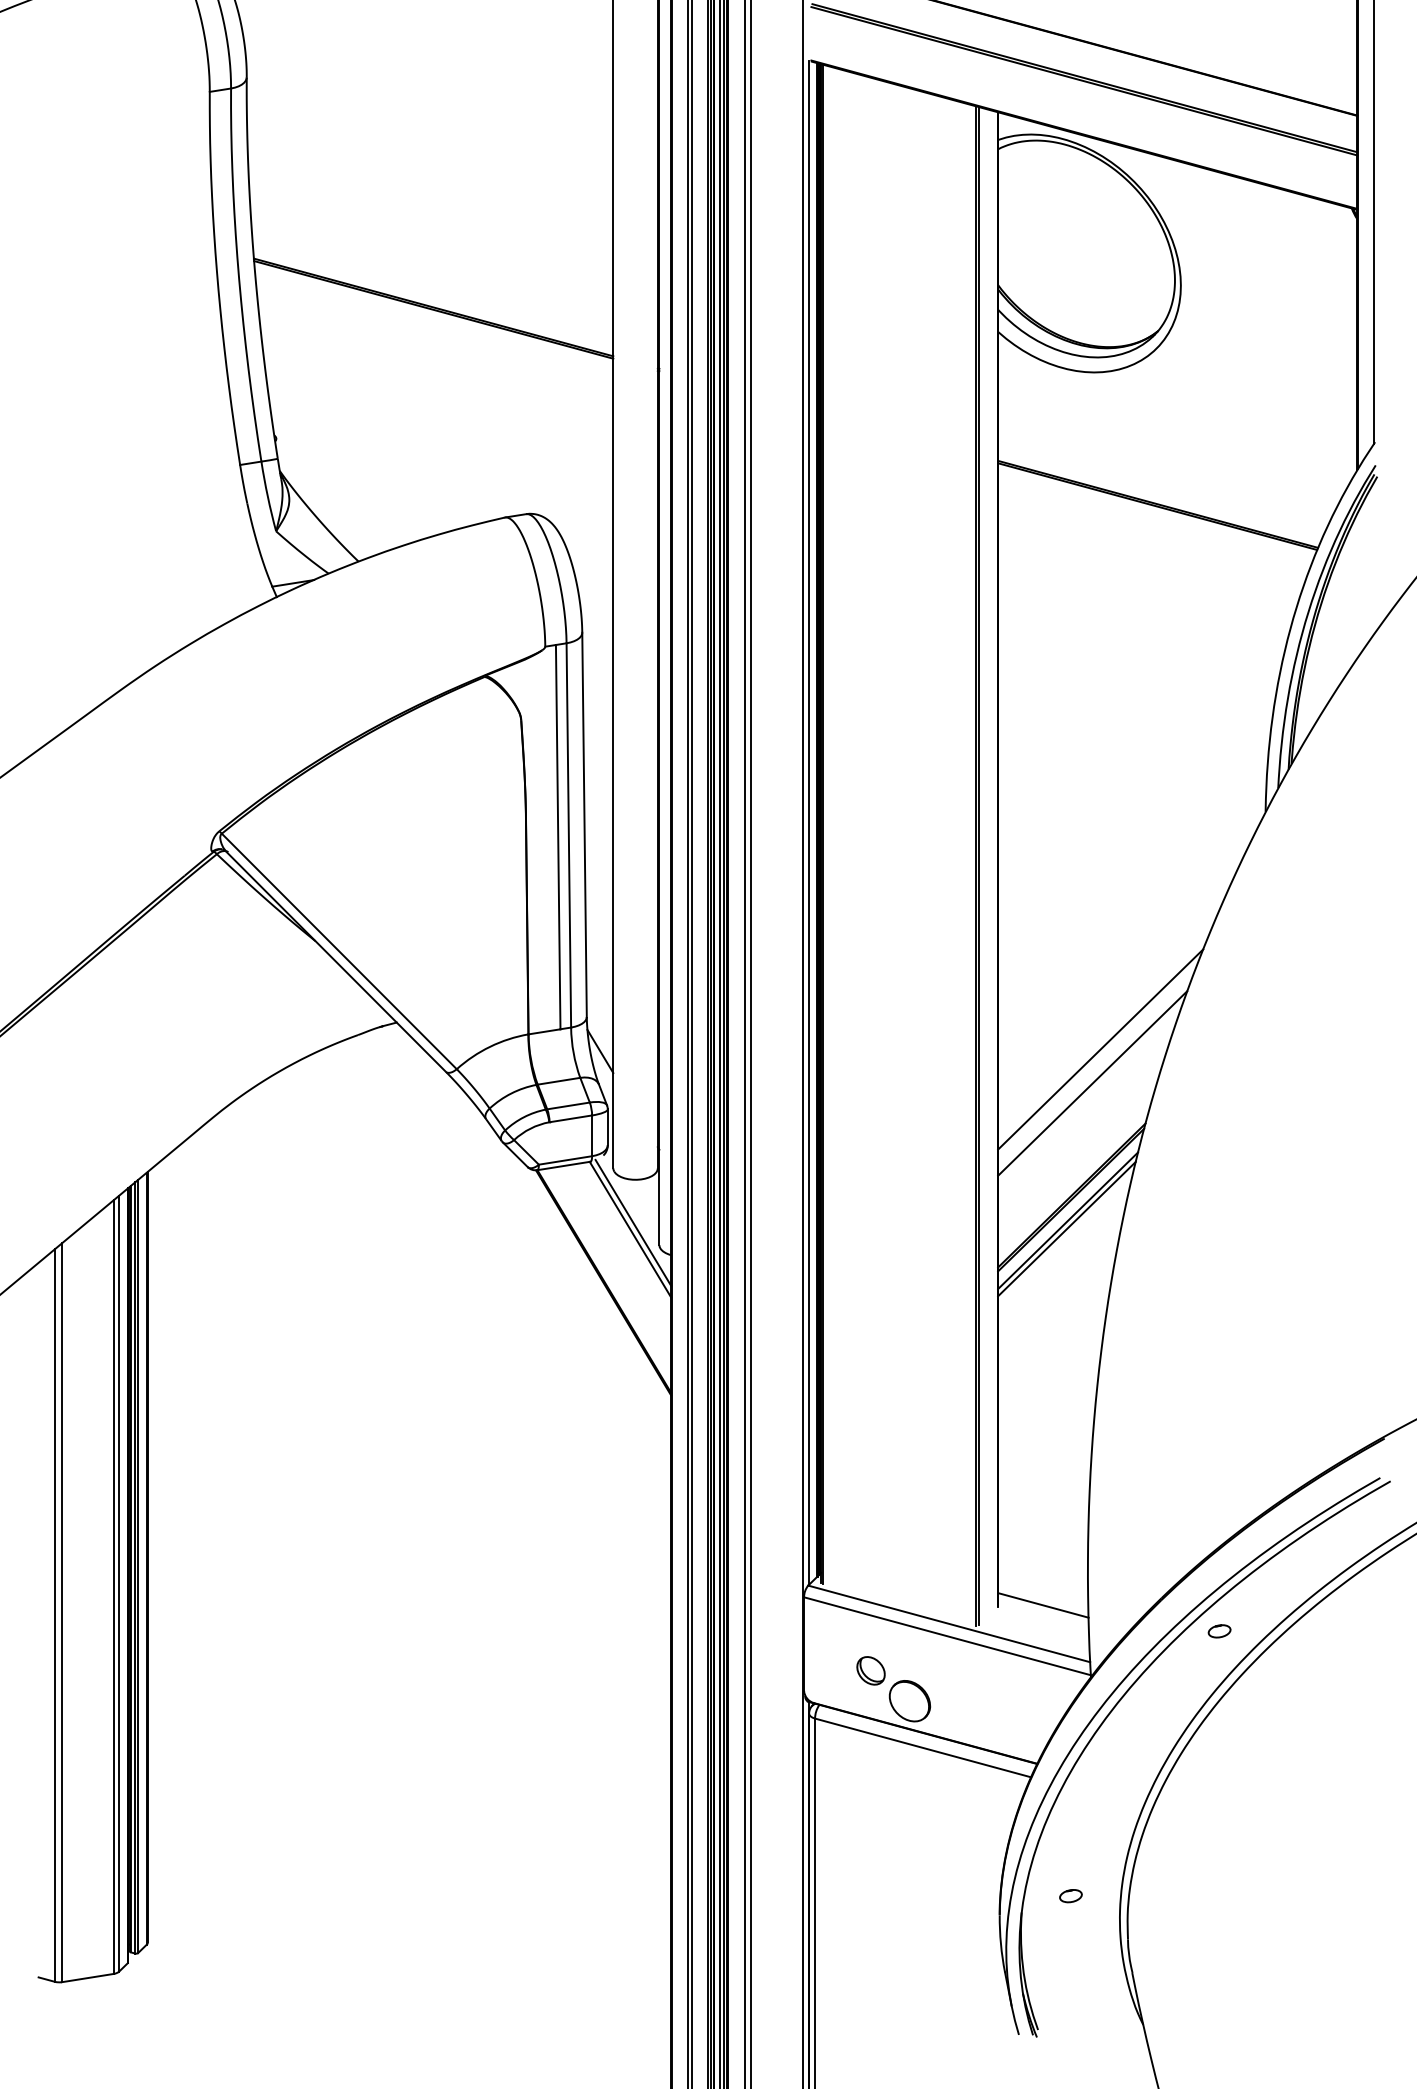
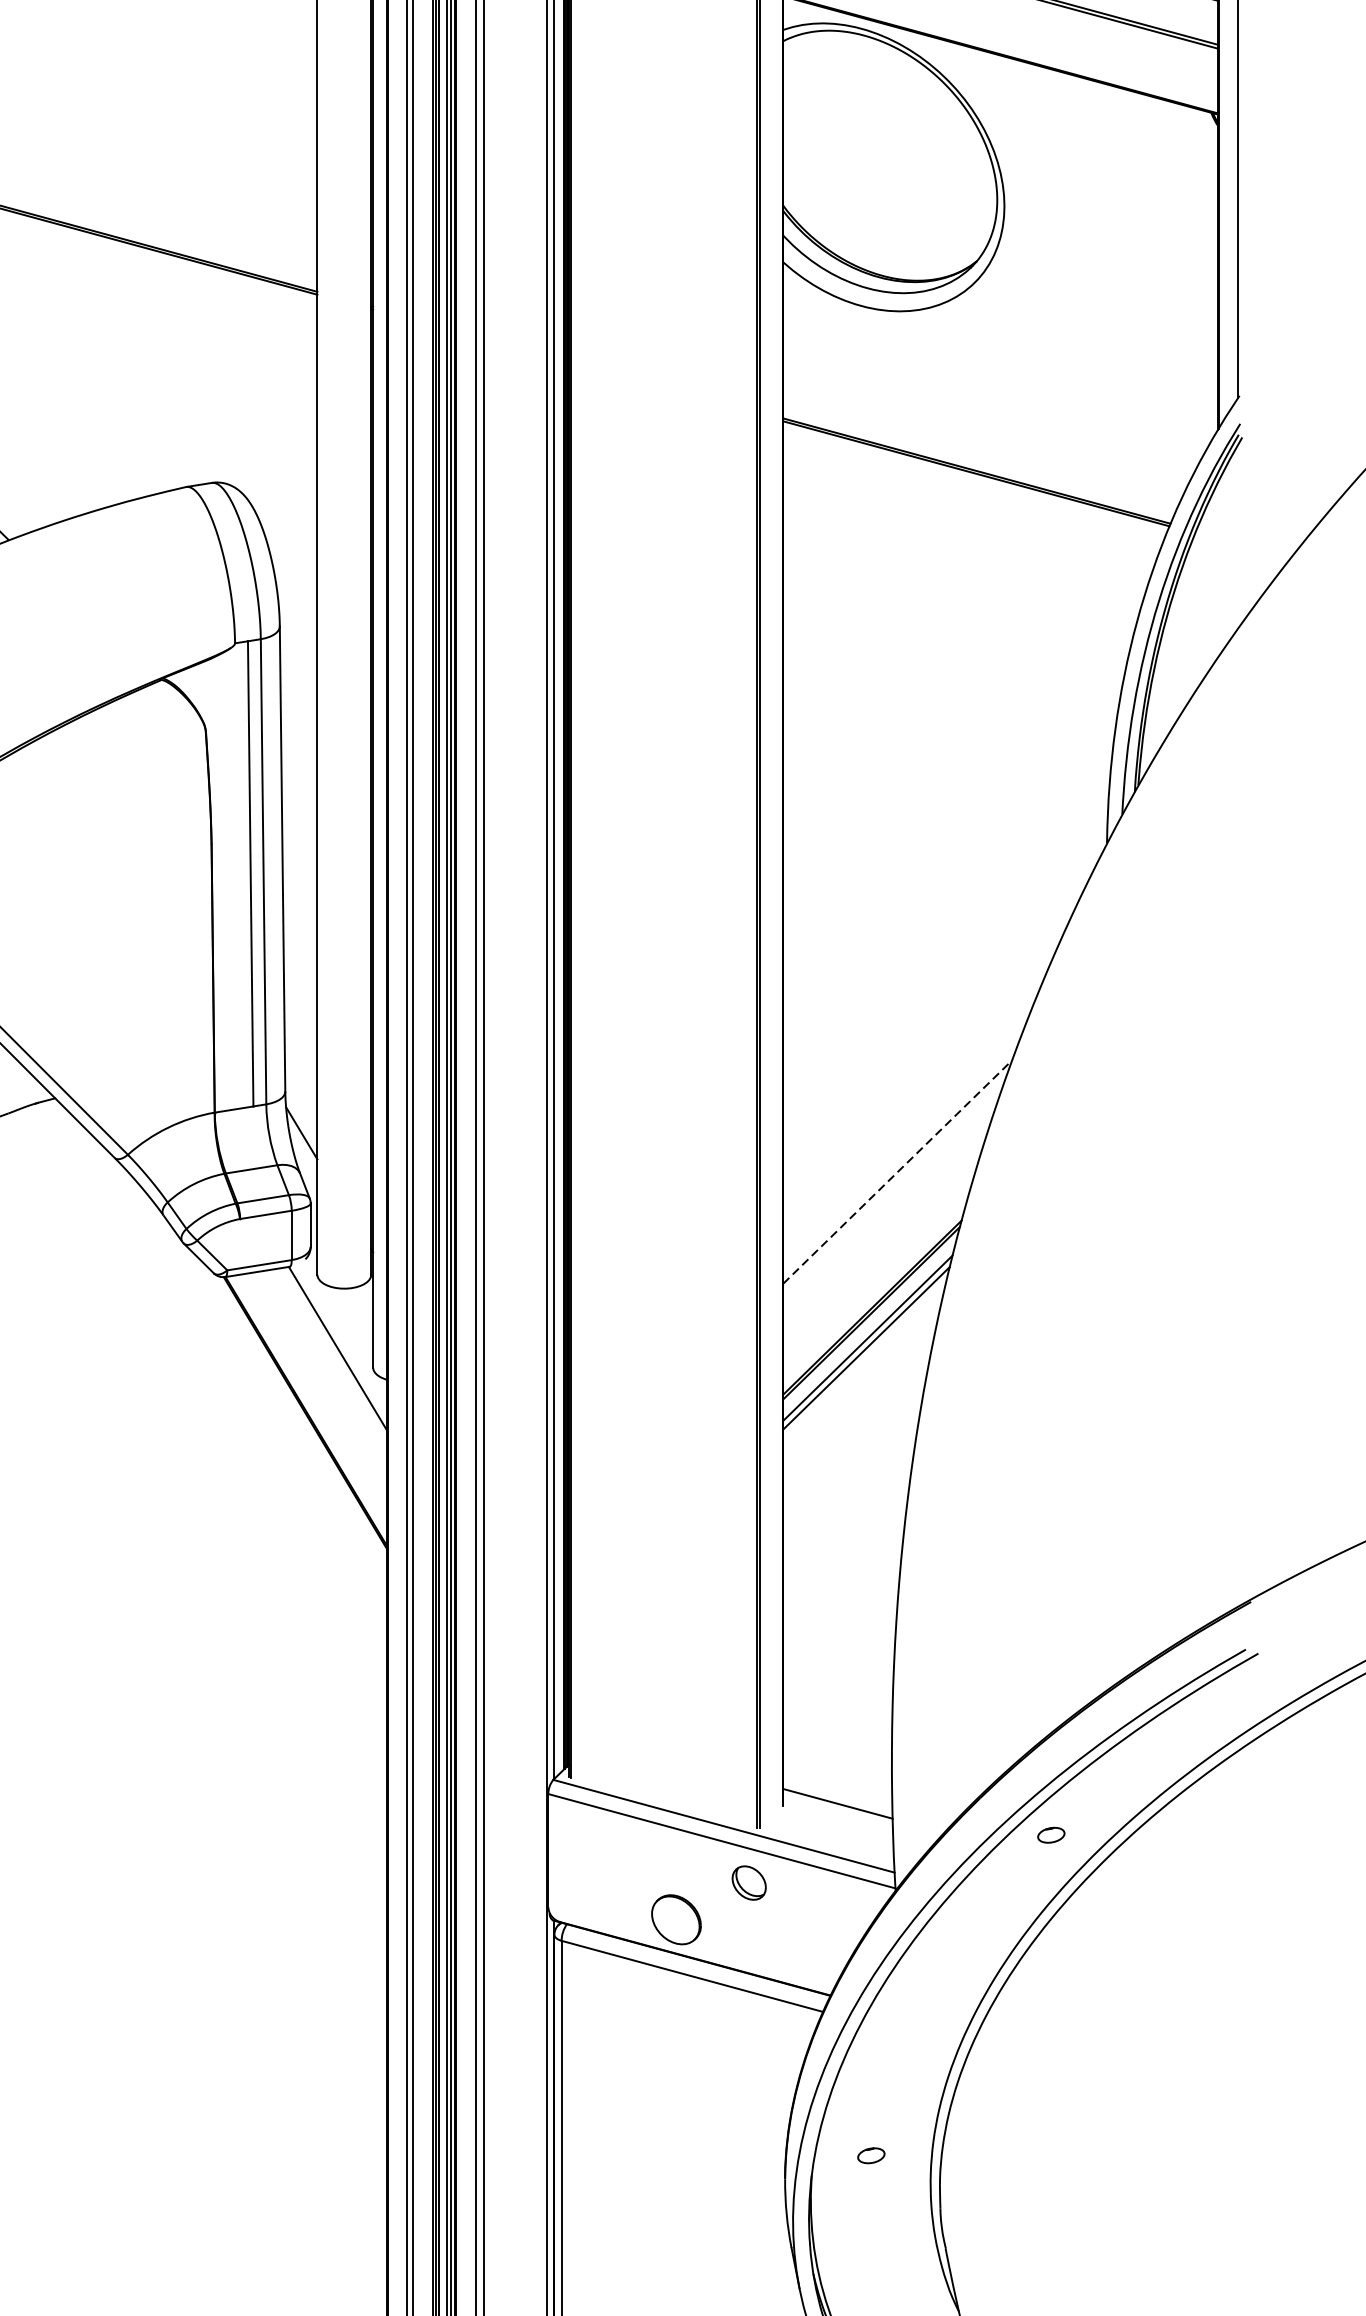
line: (1100, 1049) -> (907, 1130), removed
line: (1093, 1083) -> (898, 1172), solid -> dashed
line: (633, 1222) -> (341, 1340), removed
part: (870, 1670) -> (748, 1882), moved

